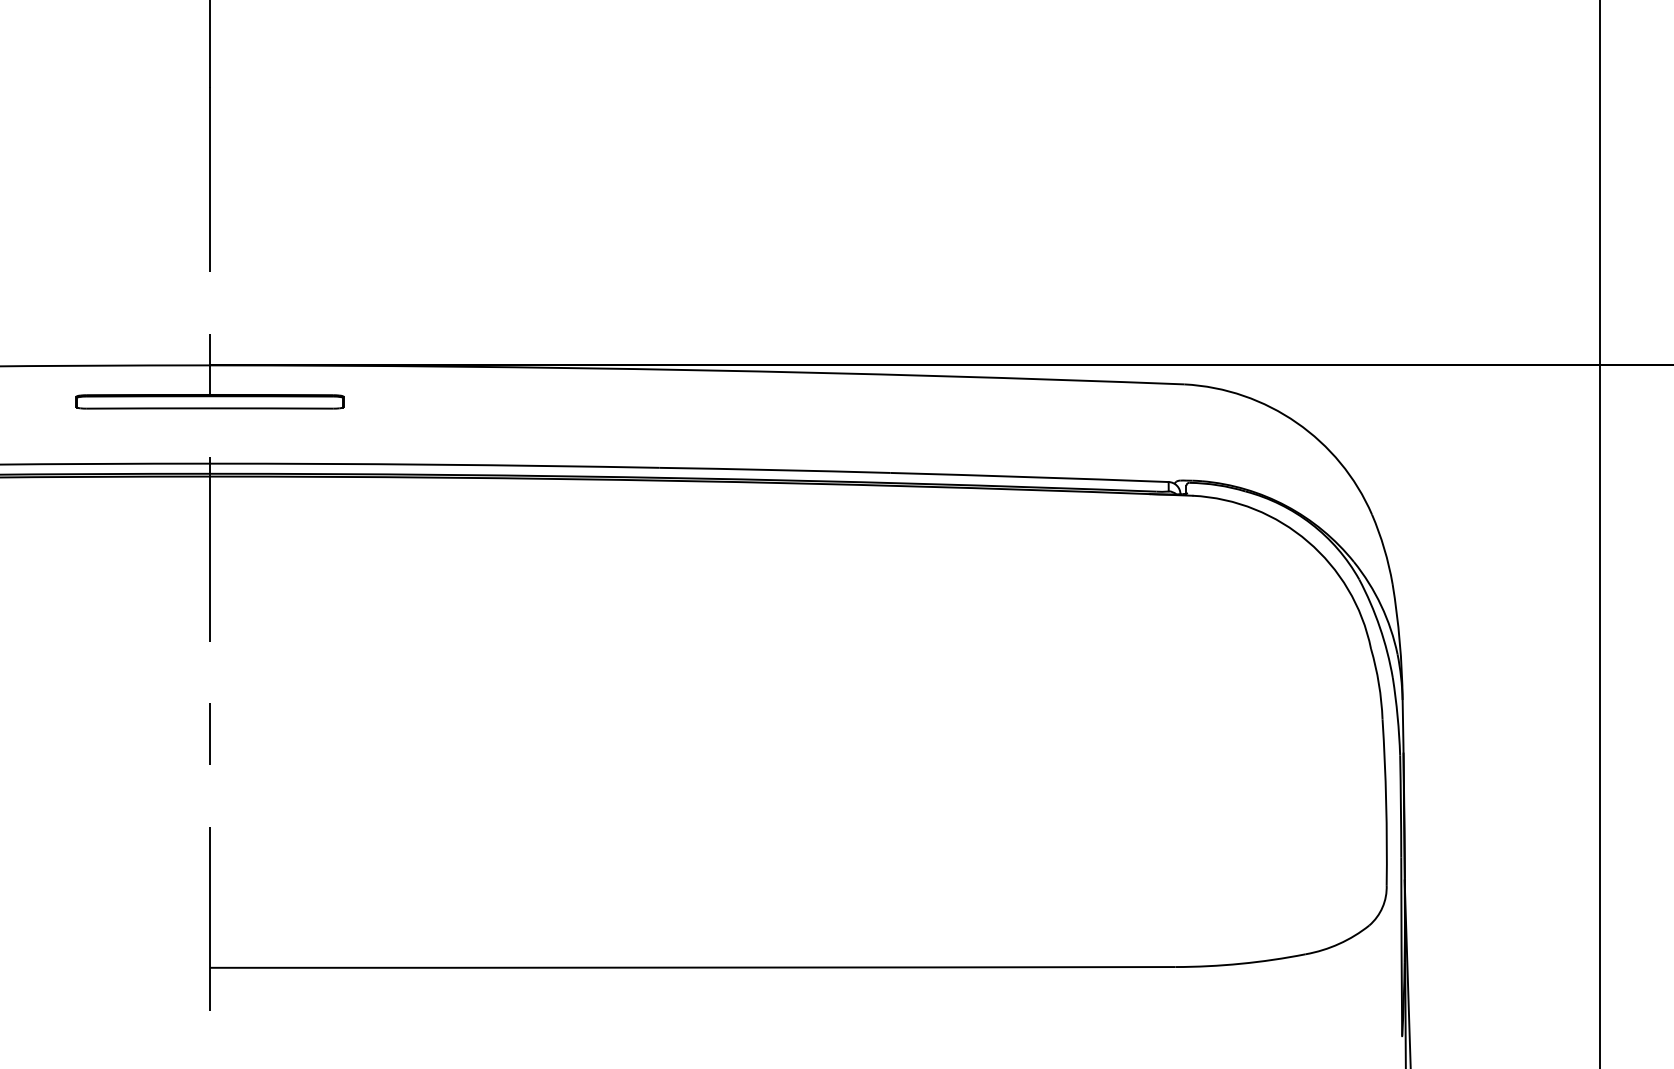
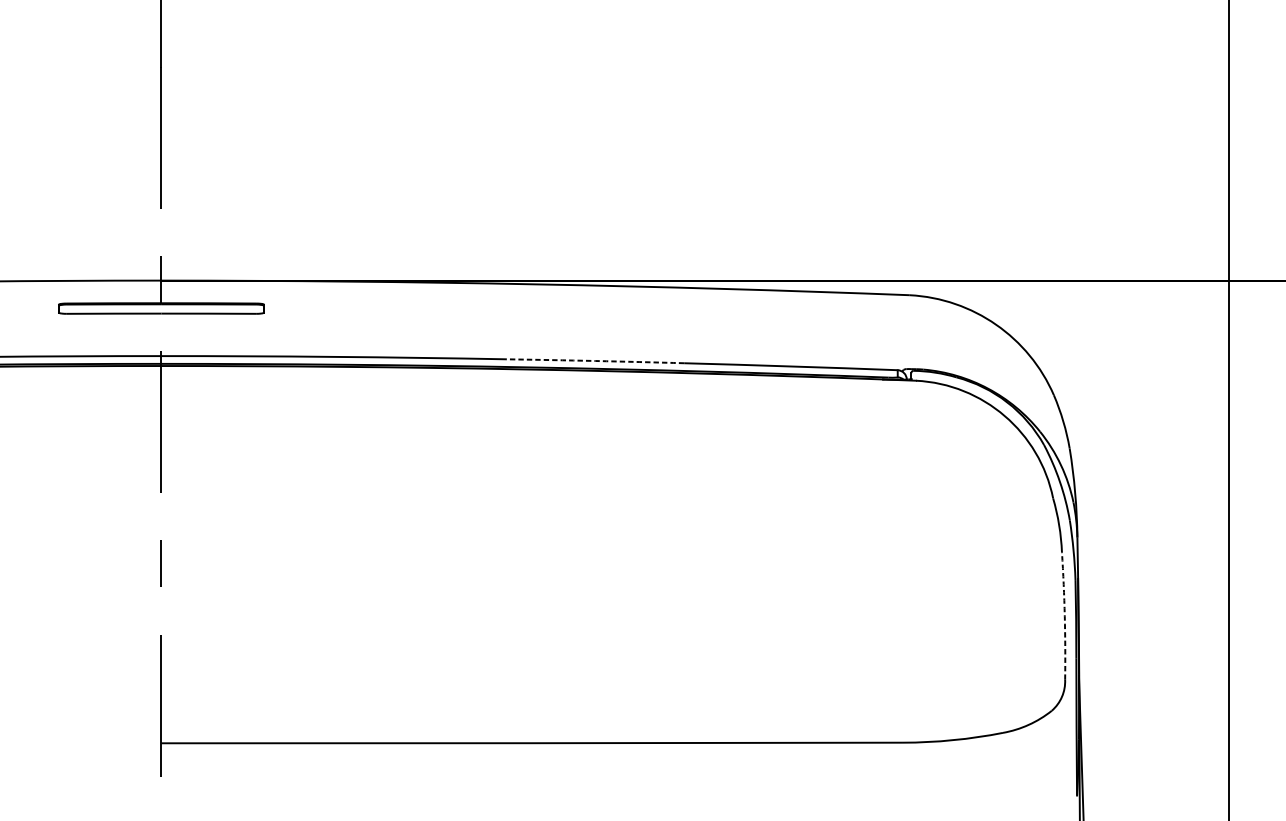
arc: (775, 470) -> (595, 361), solid -> dashed
arc: (1386, 802) -> (1065, 616), solid -> dashed

